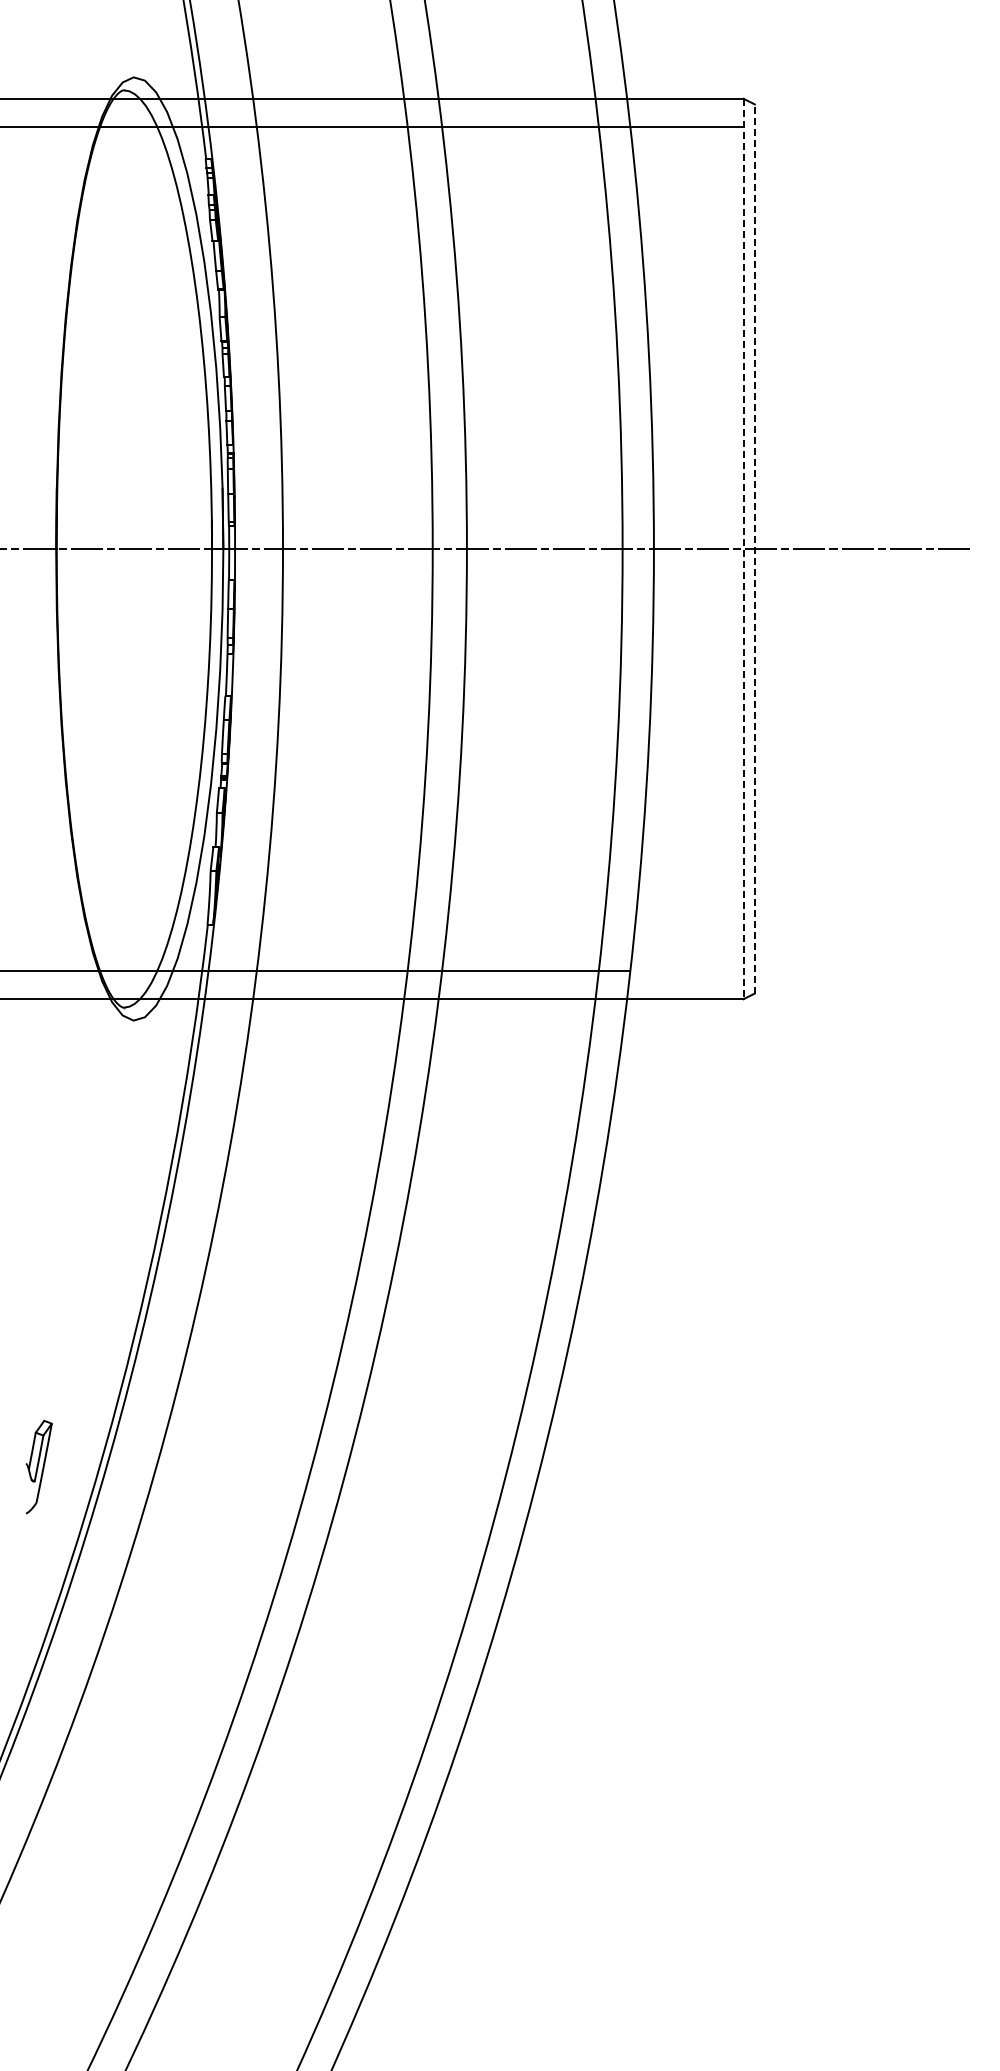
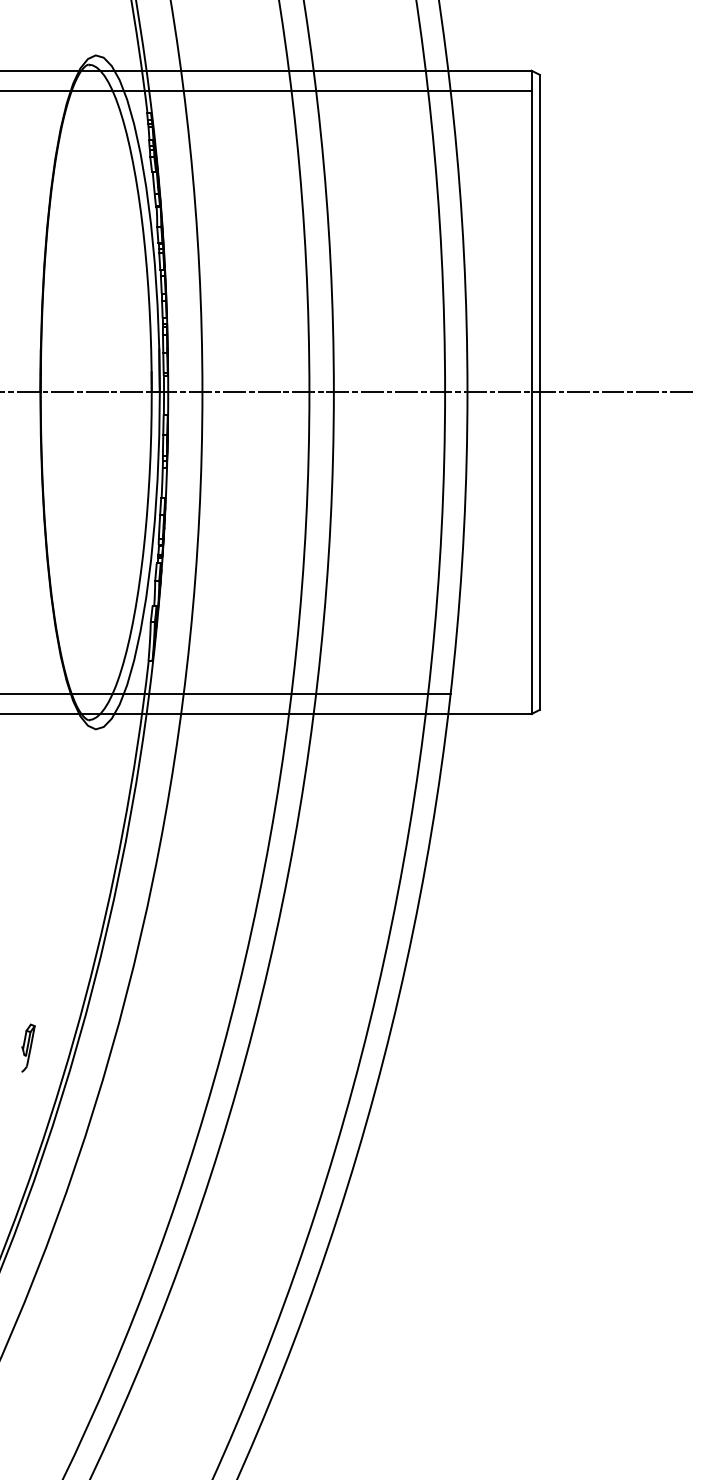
line: (743, 549) -> (531, 392), dashed -> solid
line: (754, 549) -> (539, 392), dashed -> solid
part: (39, 1466) -> (28, 1047), size x0.71

